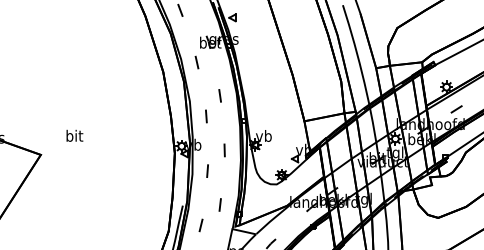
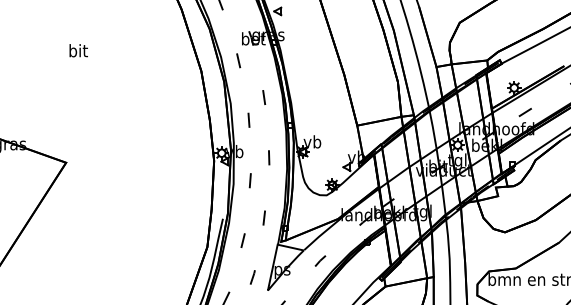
text: (74, 135) -> (78, 50), moved

